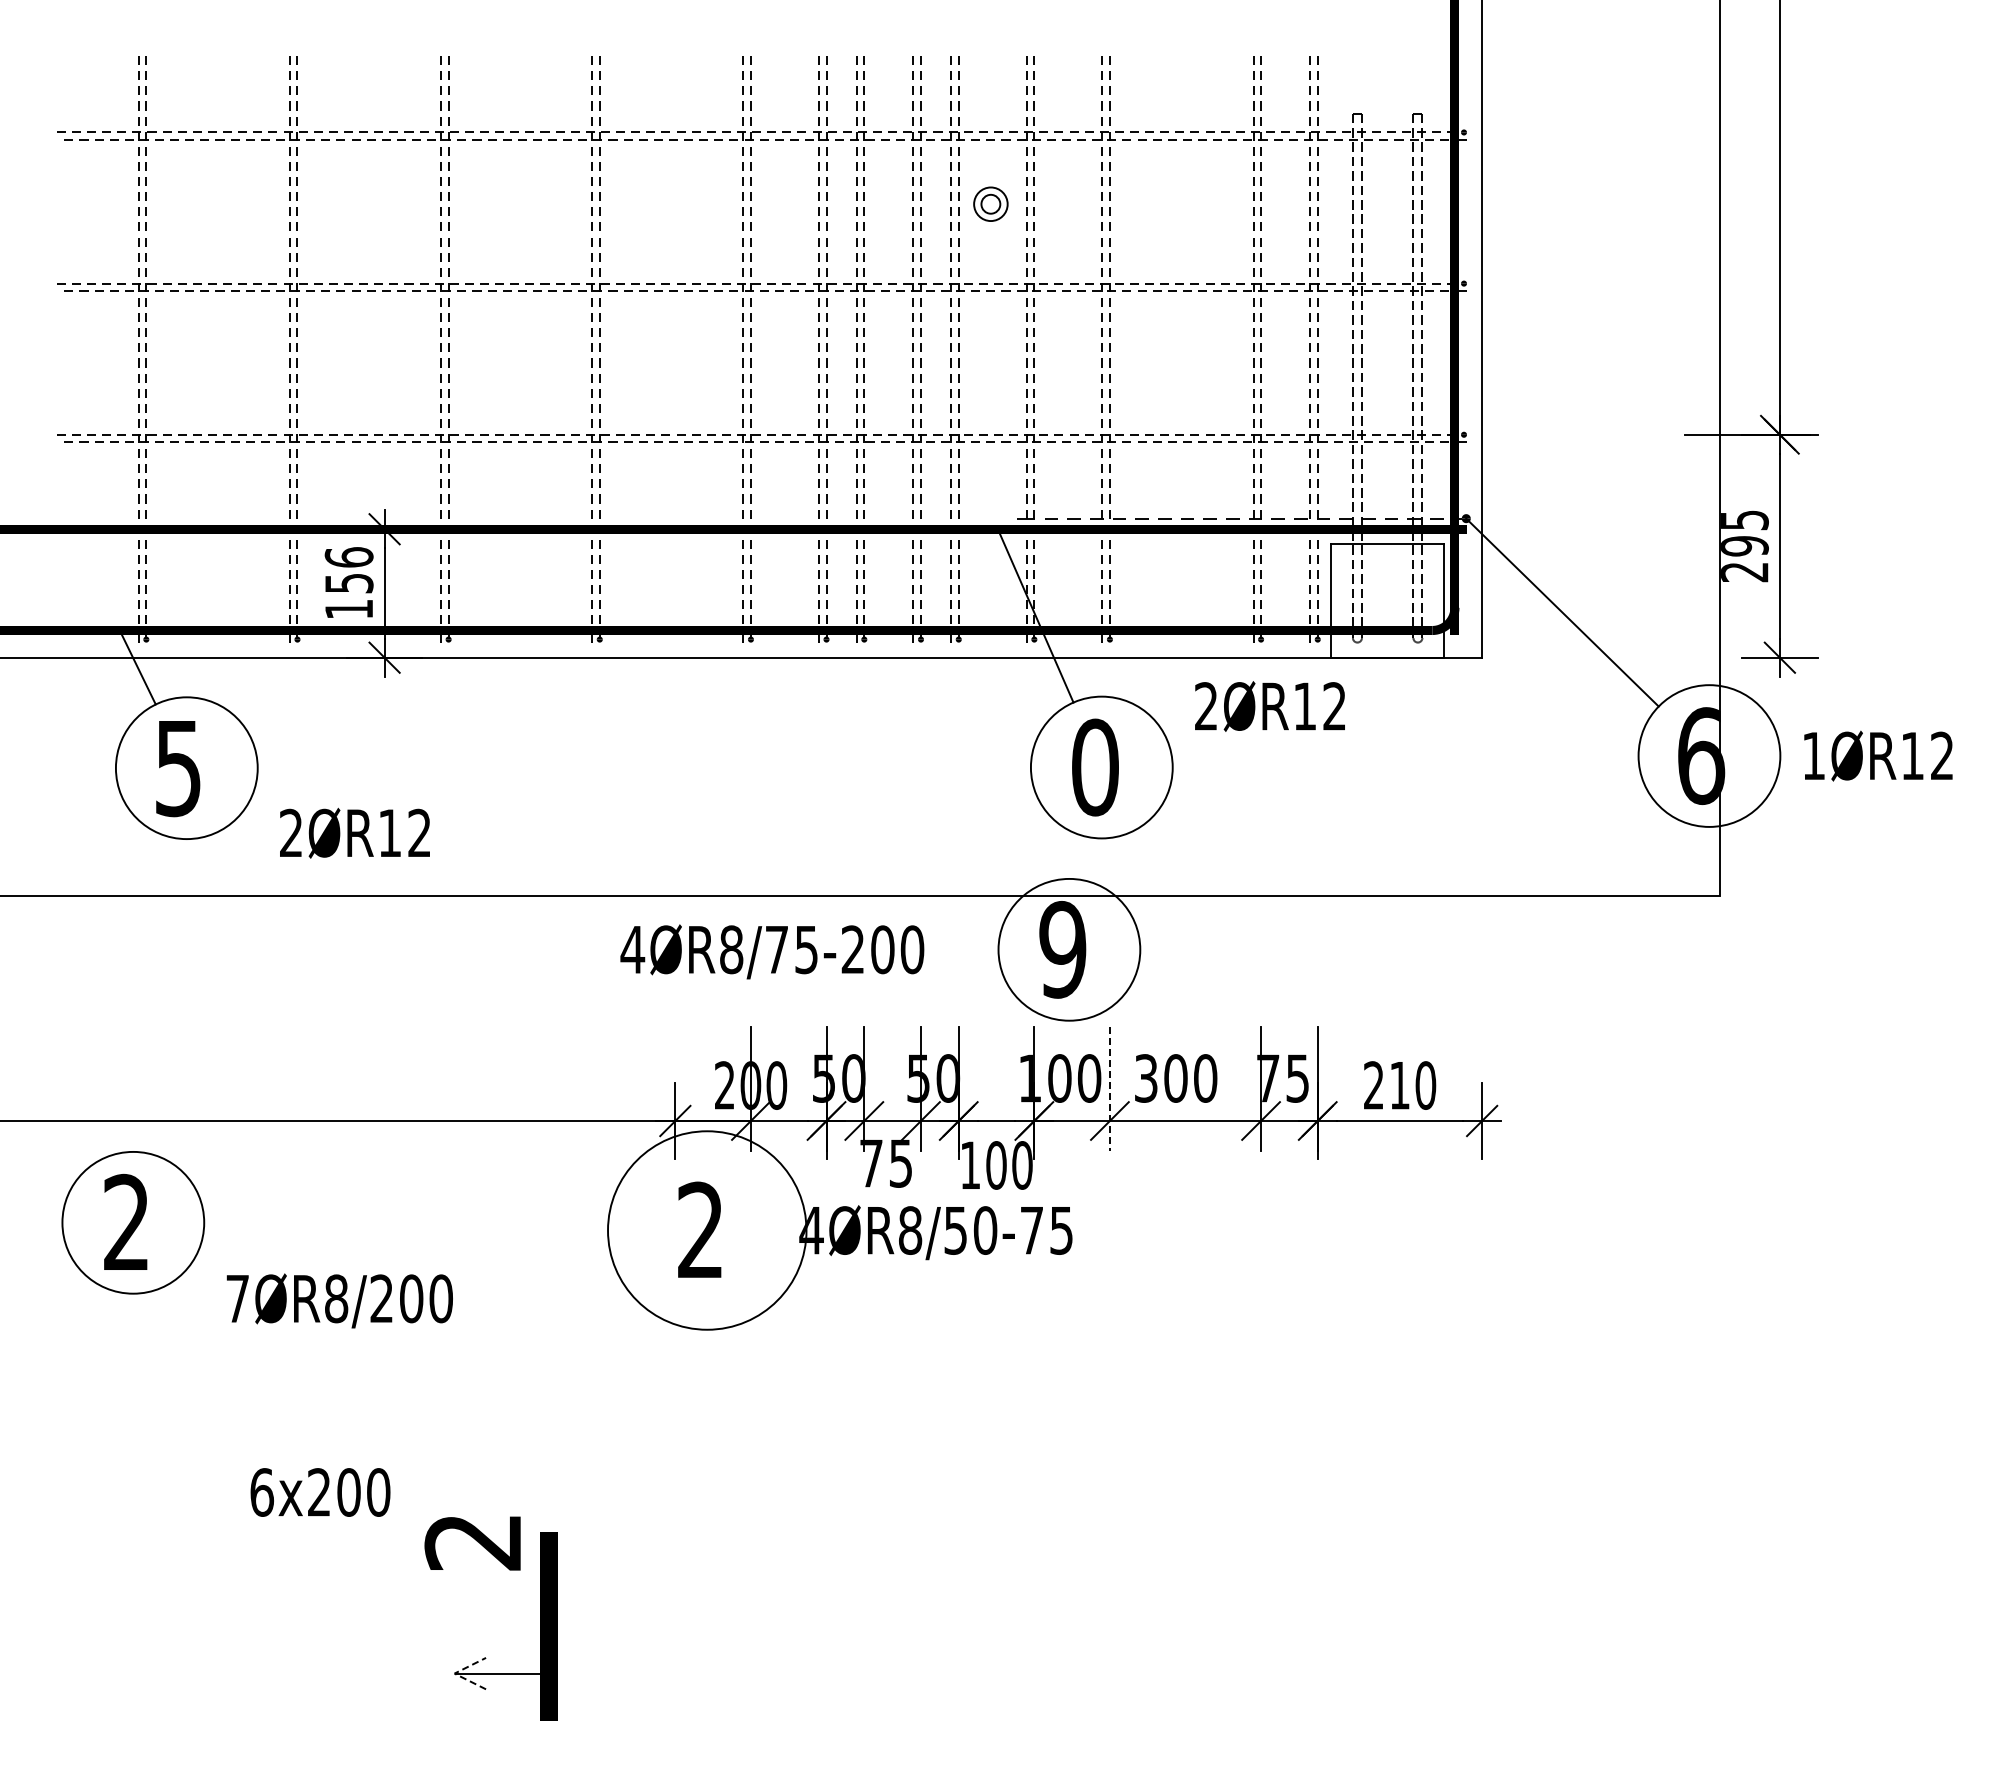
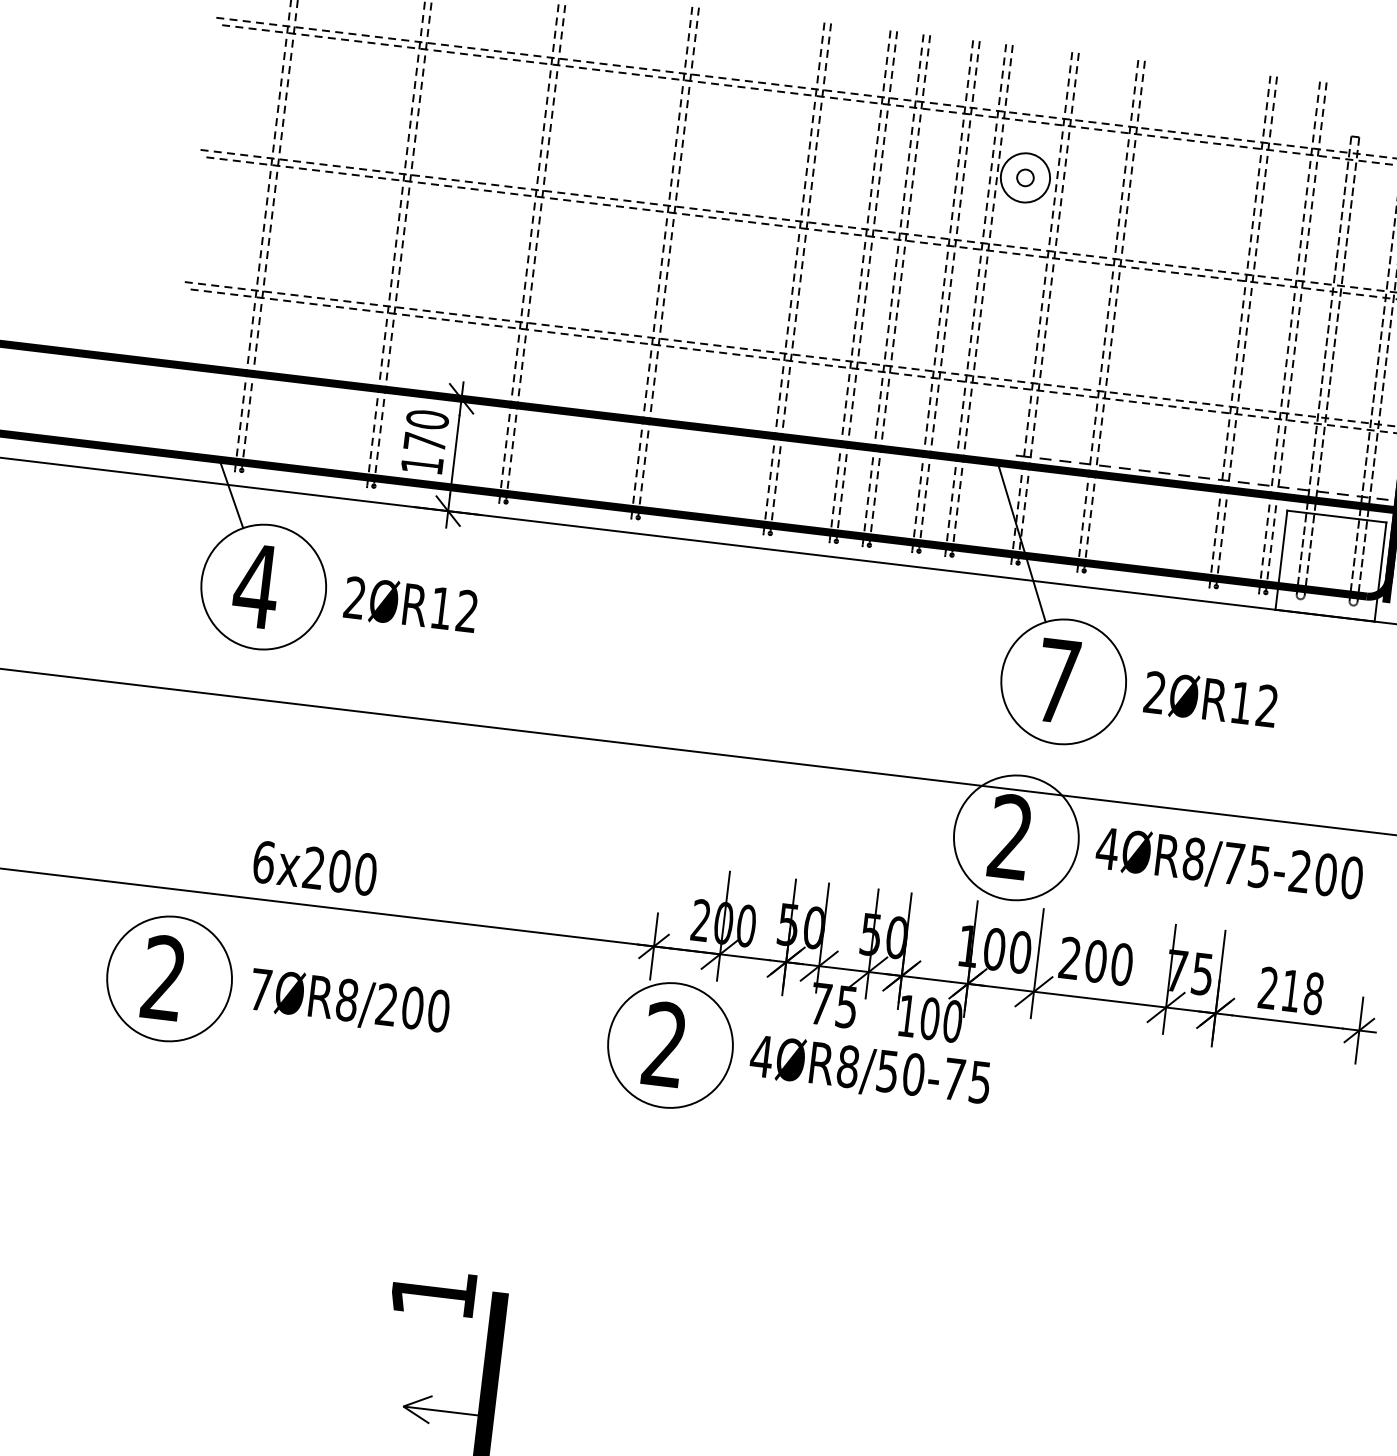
circle: (990, 204) -> (1025, 178), size x1.67
text: (348, 570) -> (425, 431), 156 -> 170
text: (1269, 706) -> (1210, 699), moved
text: (1095, 767) -> (1058, 681), 0 -> 7
text: (178, 769) -> (256, 587), 5 -> 4
text: (354, 832) -> (410, 603), moved
text: (1062, 949) -> (1010, 836), 9 -> 2
text: (772, 951) -> (1229, 864), moved
text: (1146, 1078) -> (1070, 958), 300 -> 200
text: (1425, 1085) -> (1313, 993), 210 -> 218
line: (1109, 1089) -> (1036, 964), dashed -> solid
circle: (707, 1230) -> (670, 1045), size x0.71
text: (339, 1300) -> (349, 1001), moved
text: (320, 1492) -> (315, 868), moved
text: (472, 1542) -> (432, 1293), 2 -> 1
line: (454, 1673) -> (403, 1406), dashed -> solid

